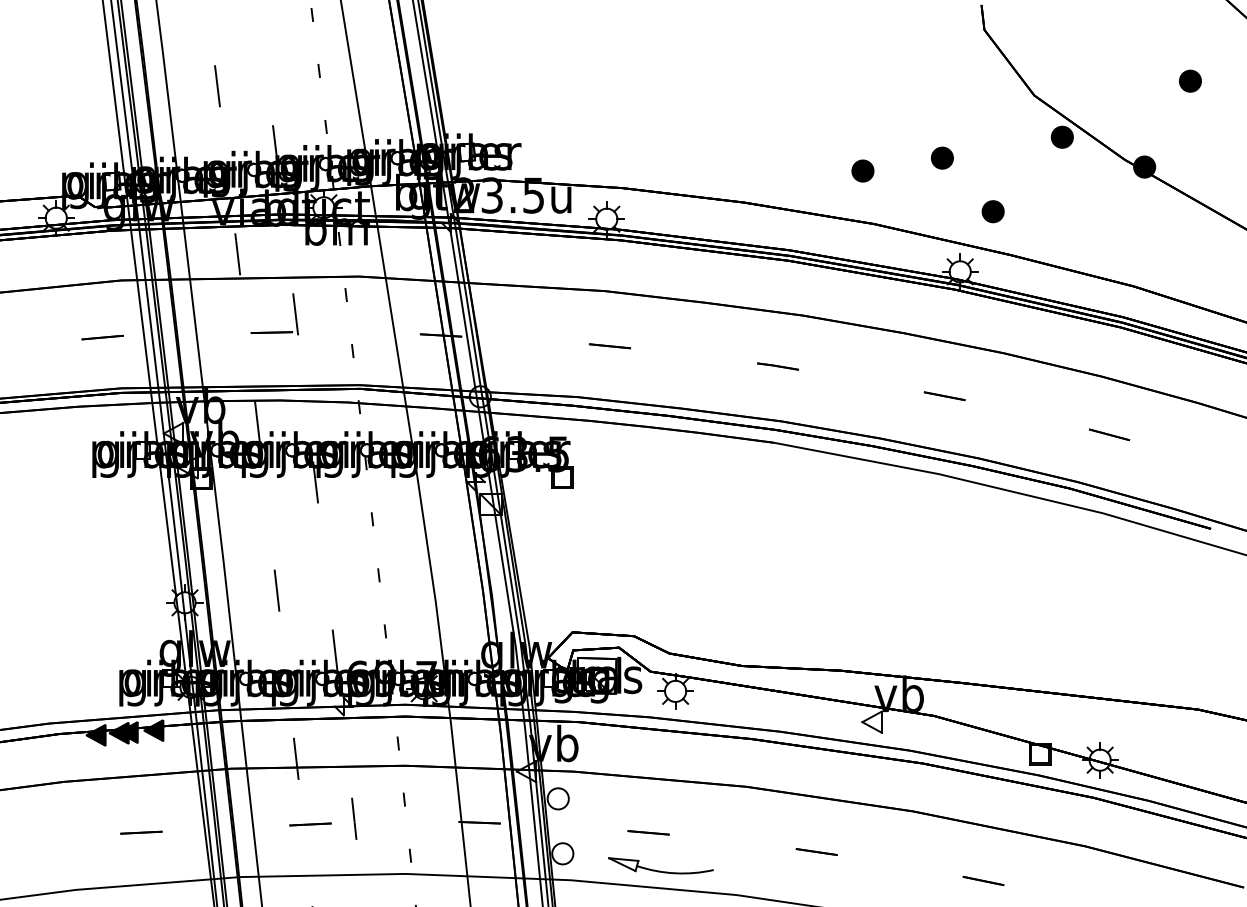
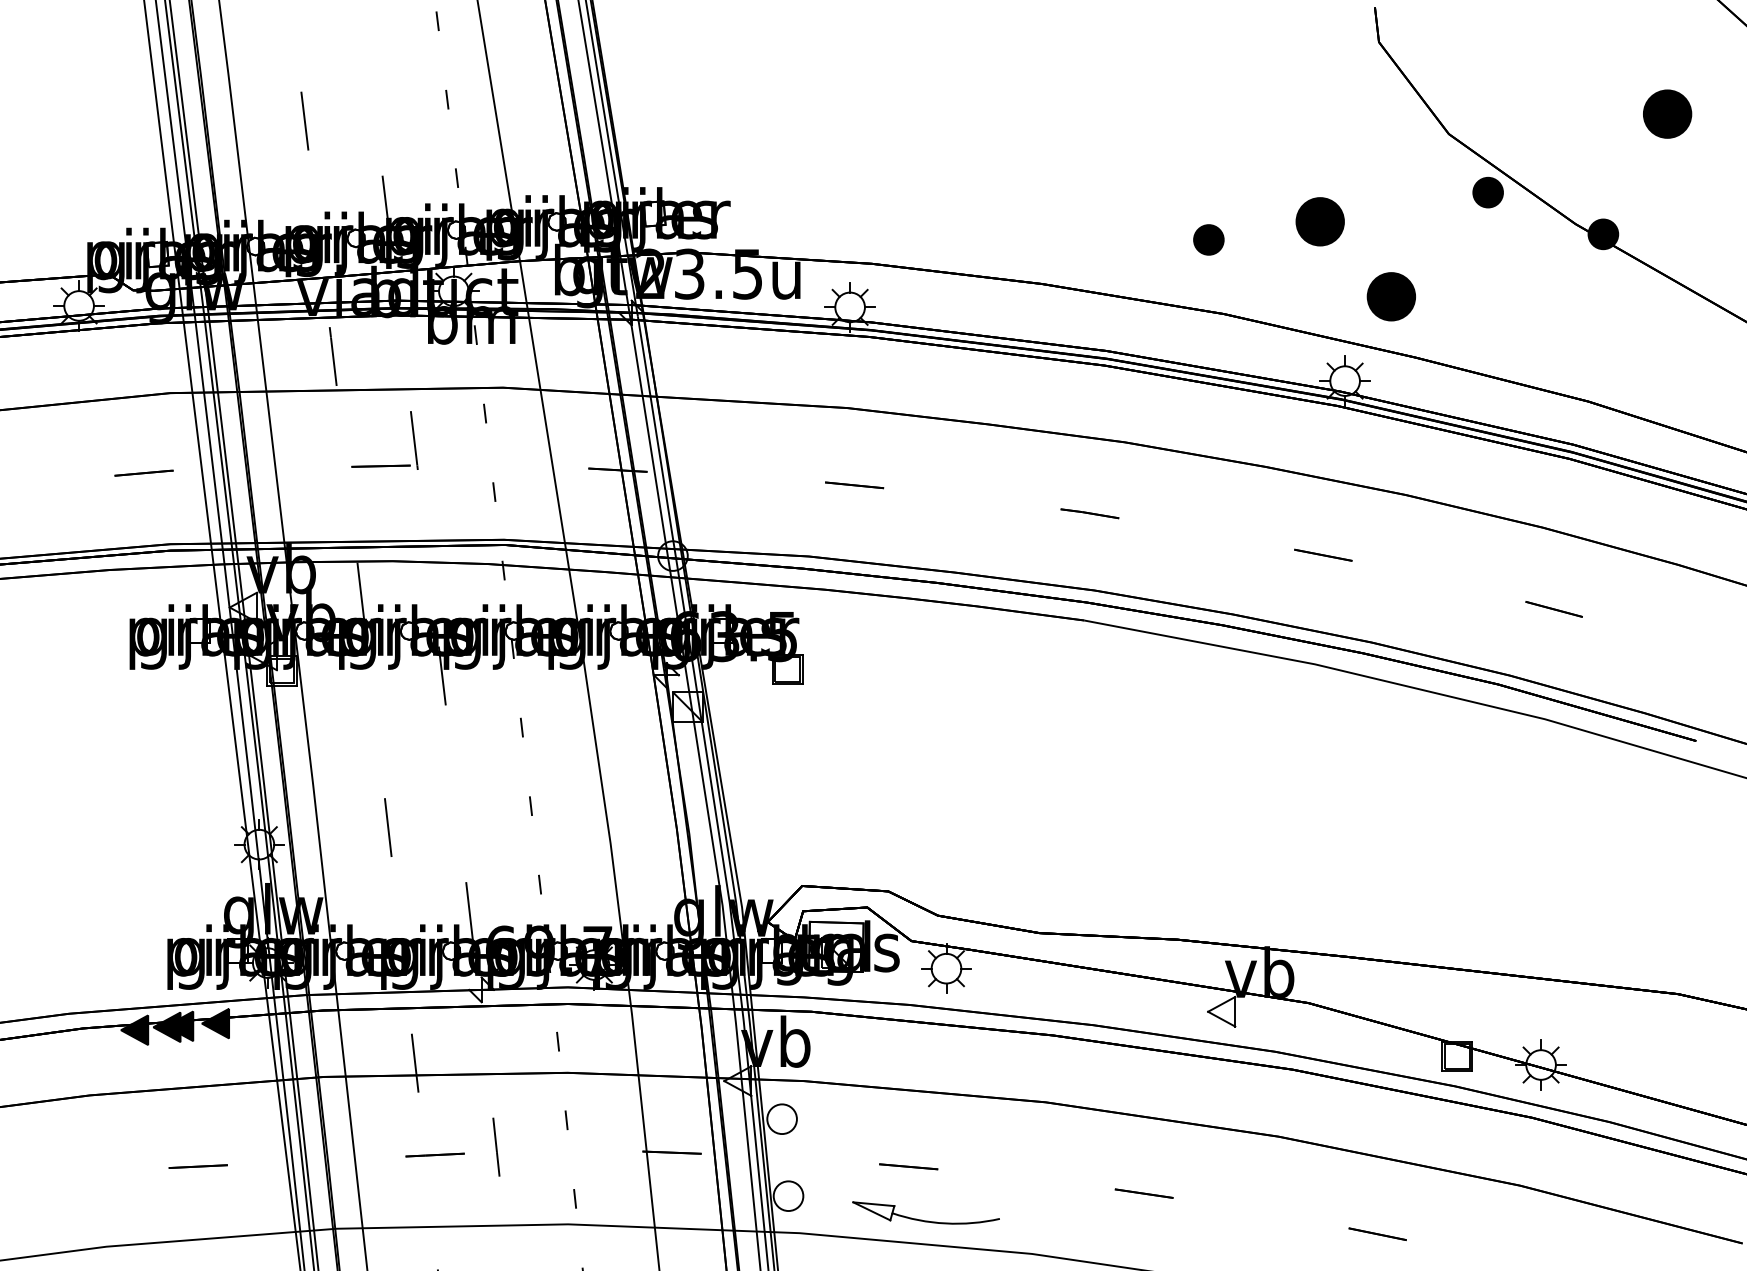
part: (1190, 80) -> (1667, 113), size x1.6
part: (941, 157) -> (1319, 221), size x1.6
part: (992, 211) -> (1390, 296), size x1.6

